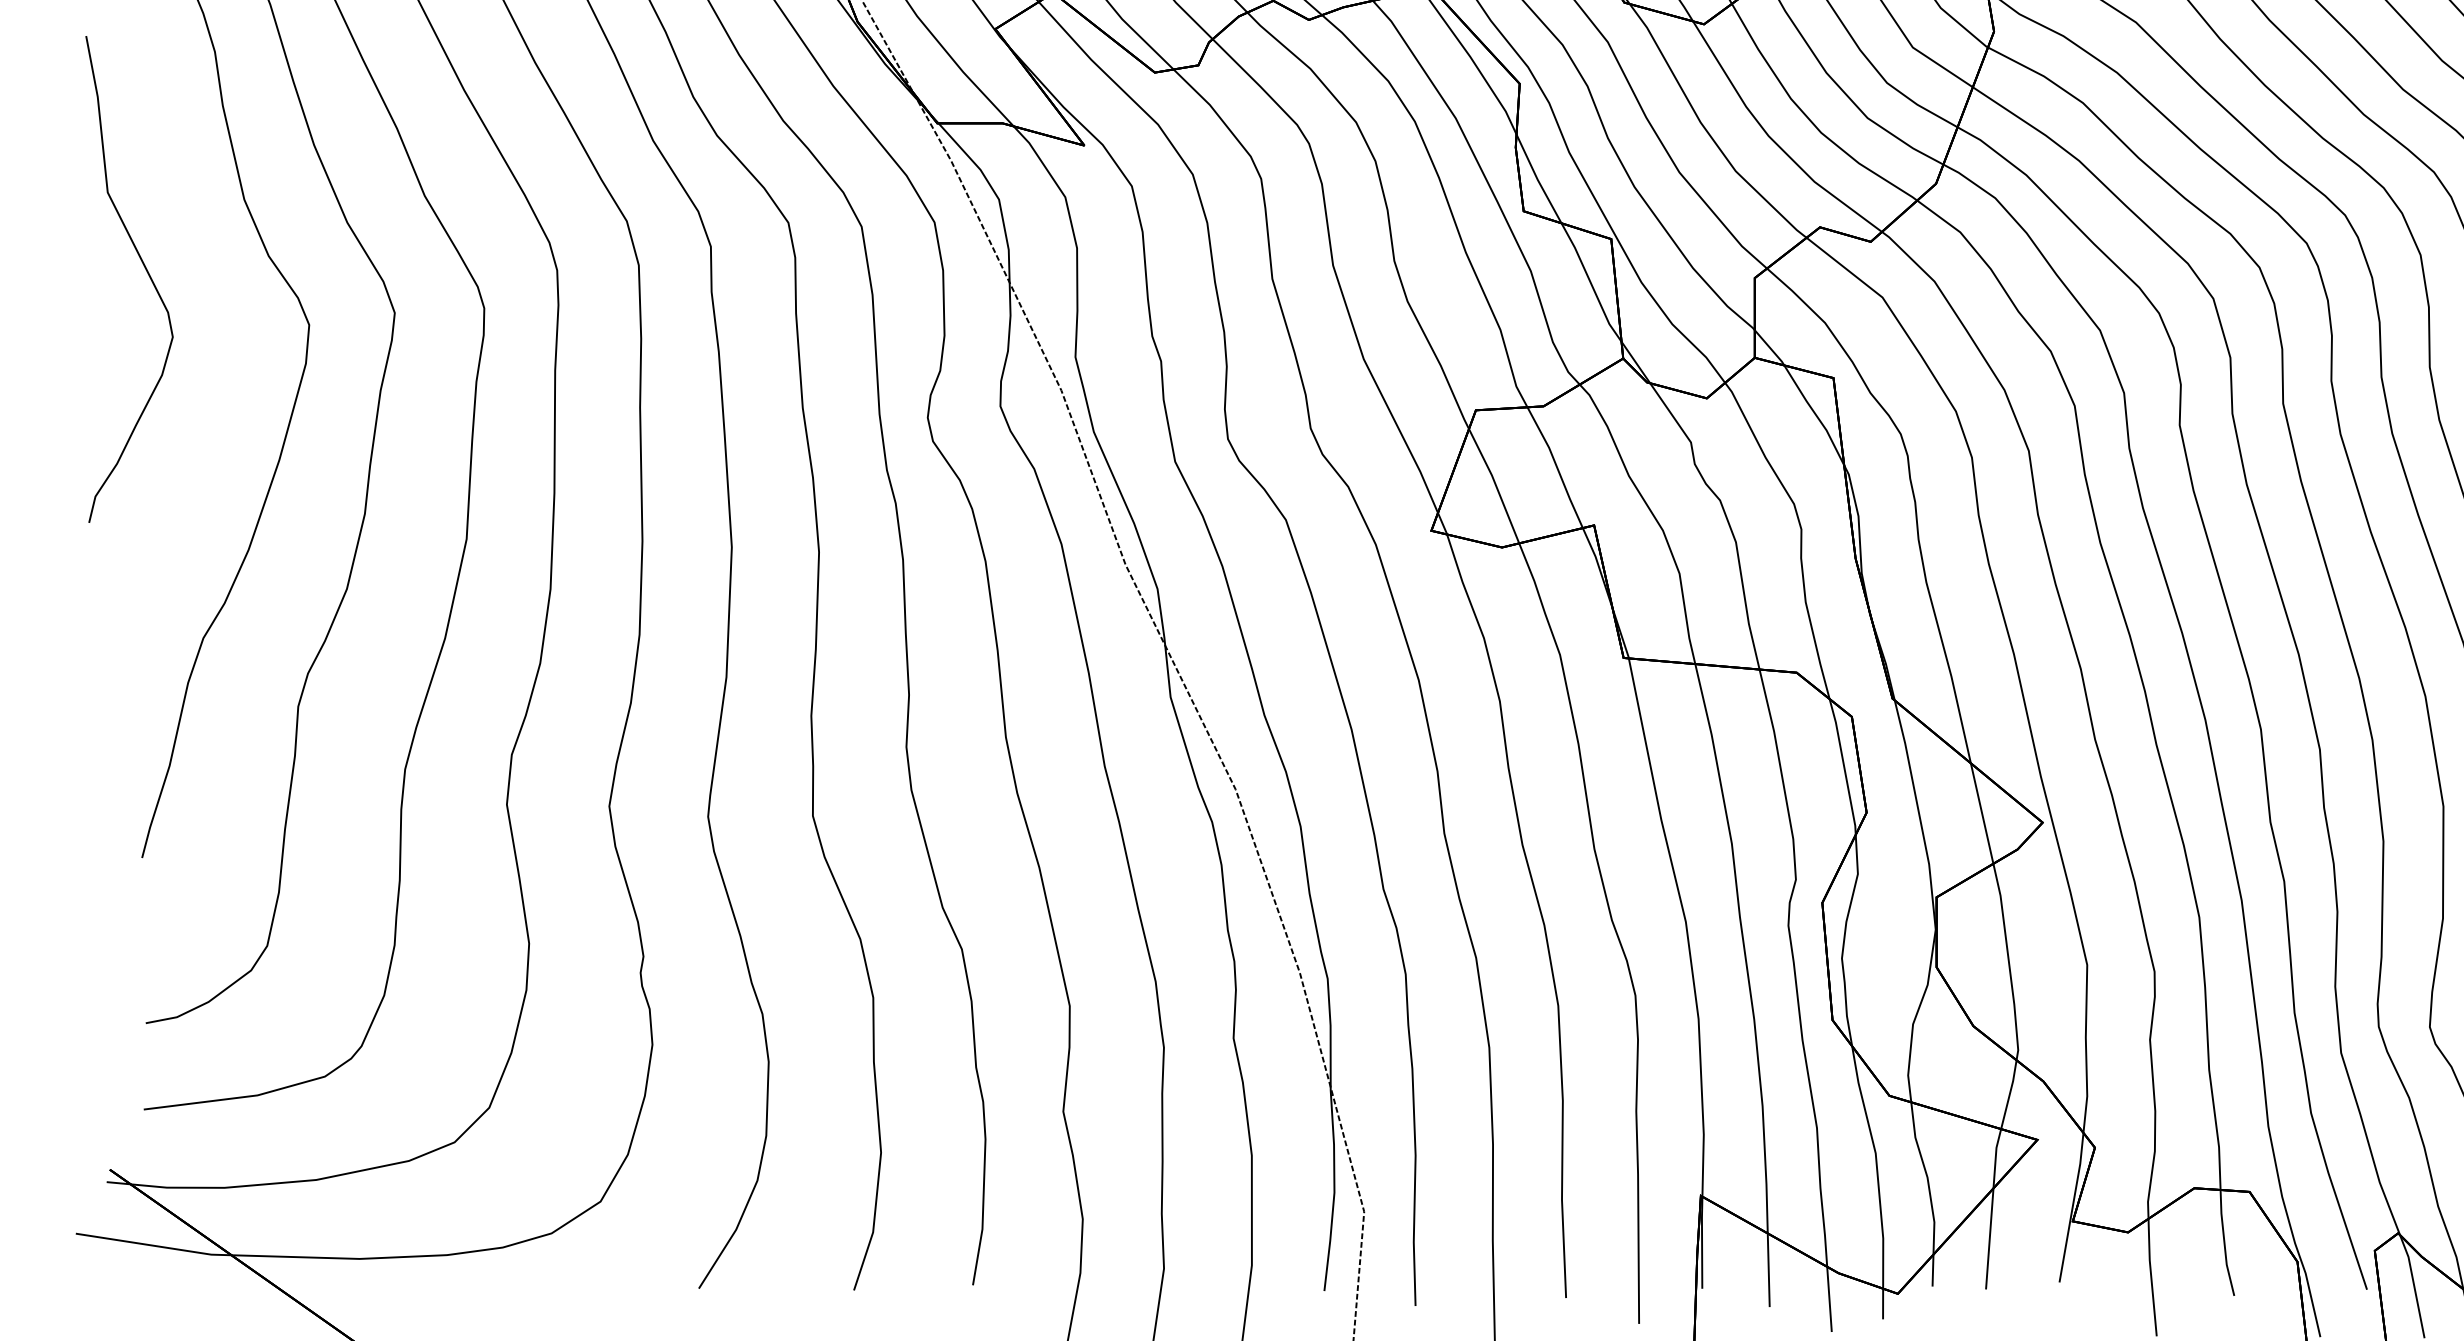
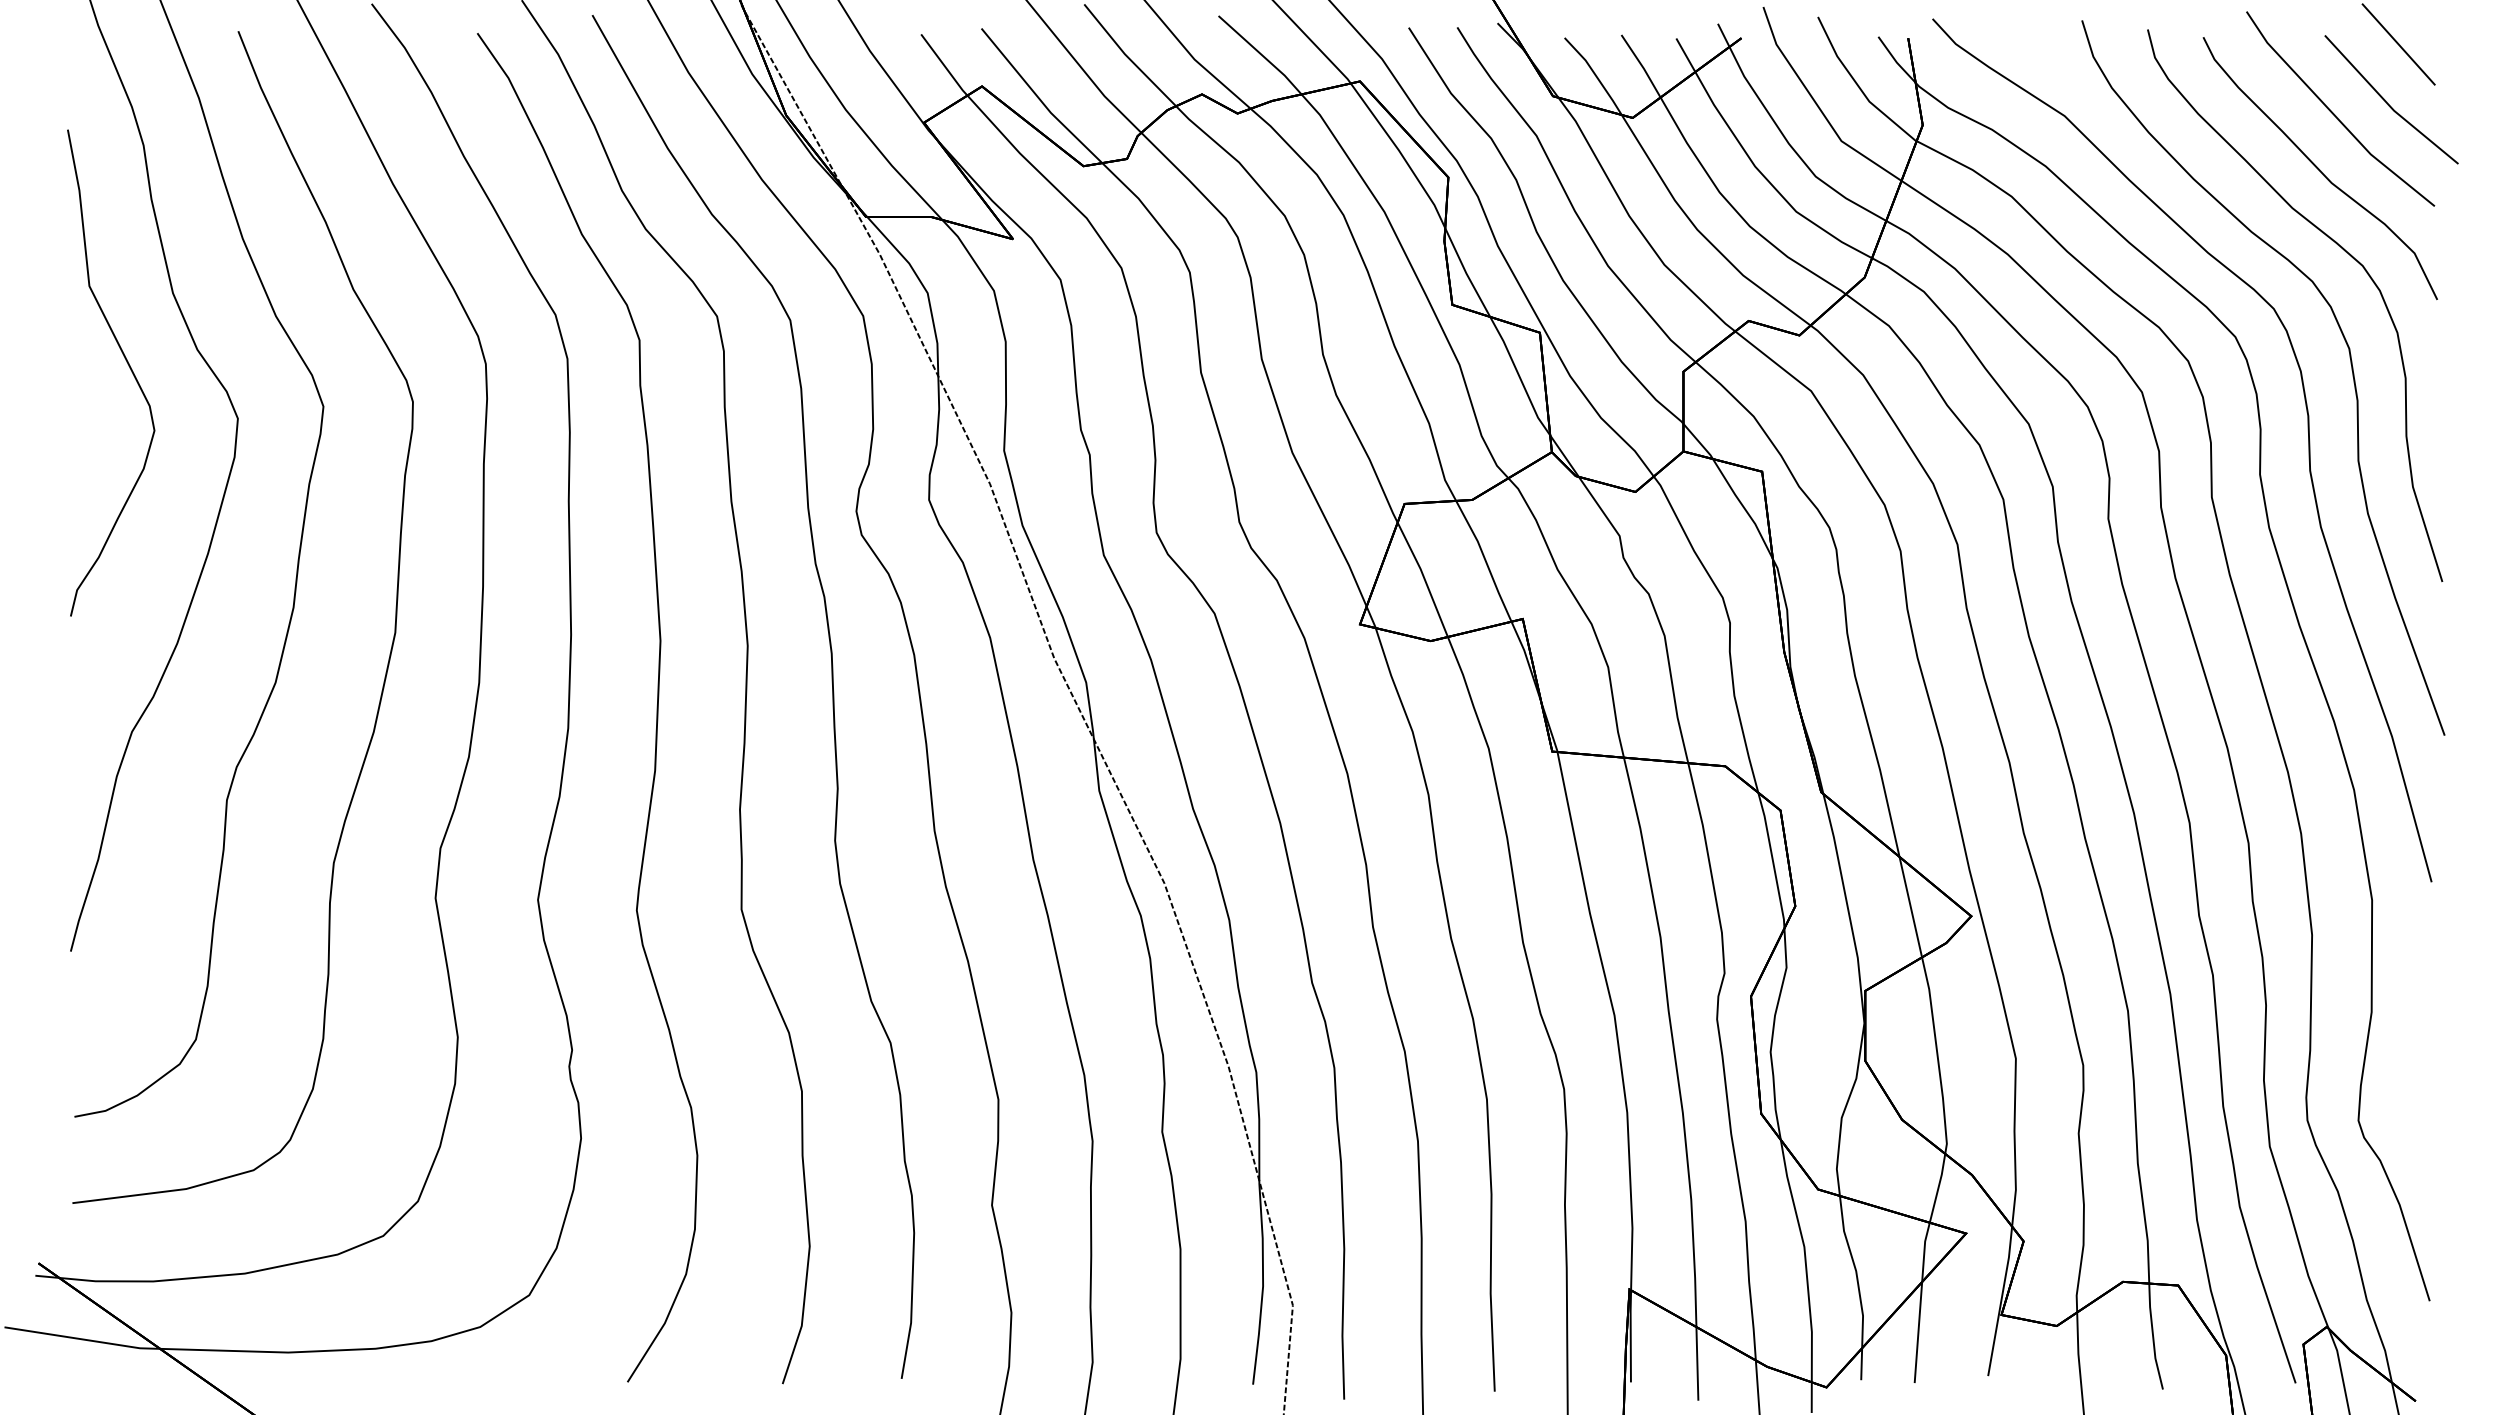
part: (145, 270) -> (127, 364), moved

